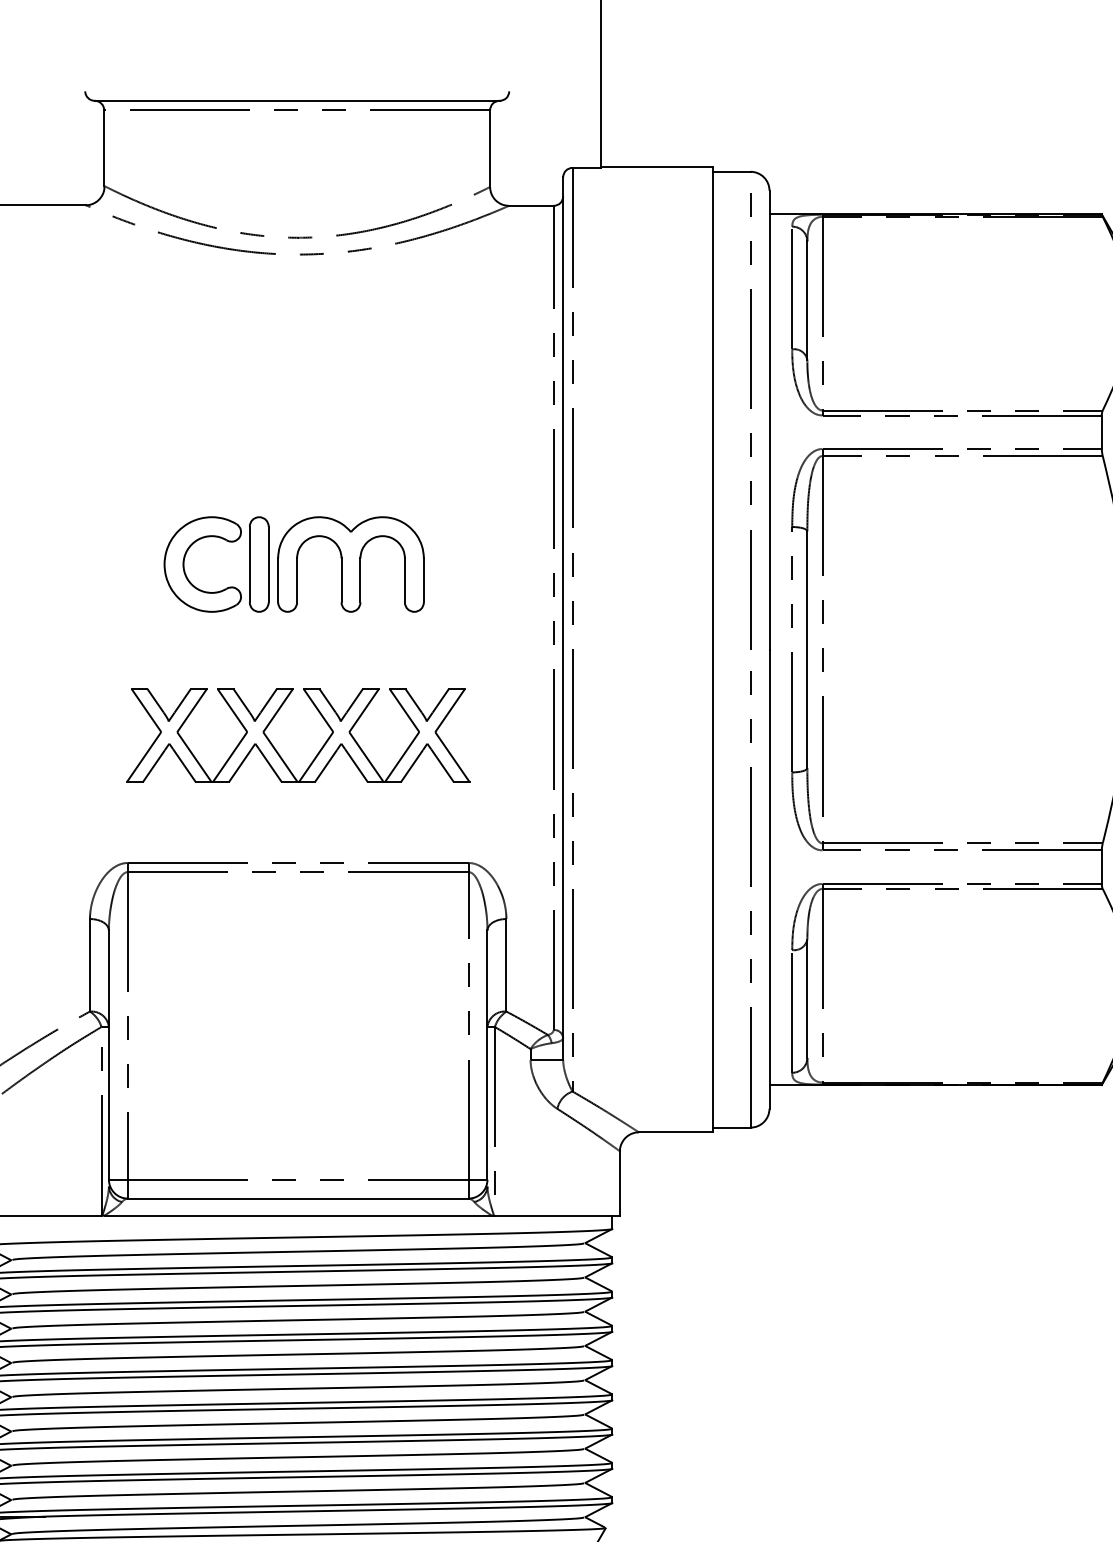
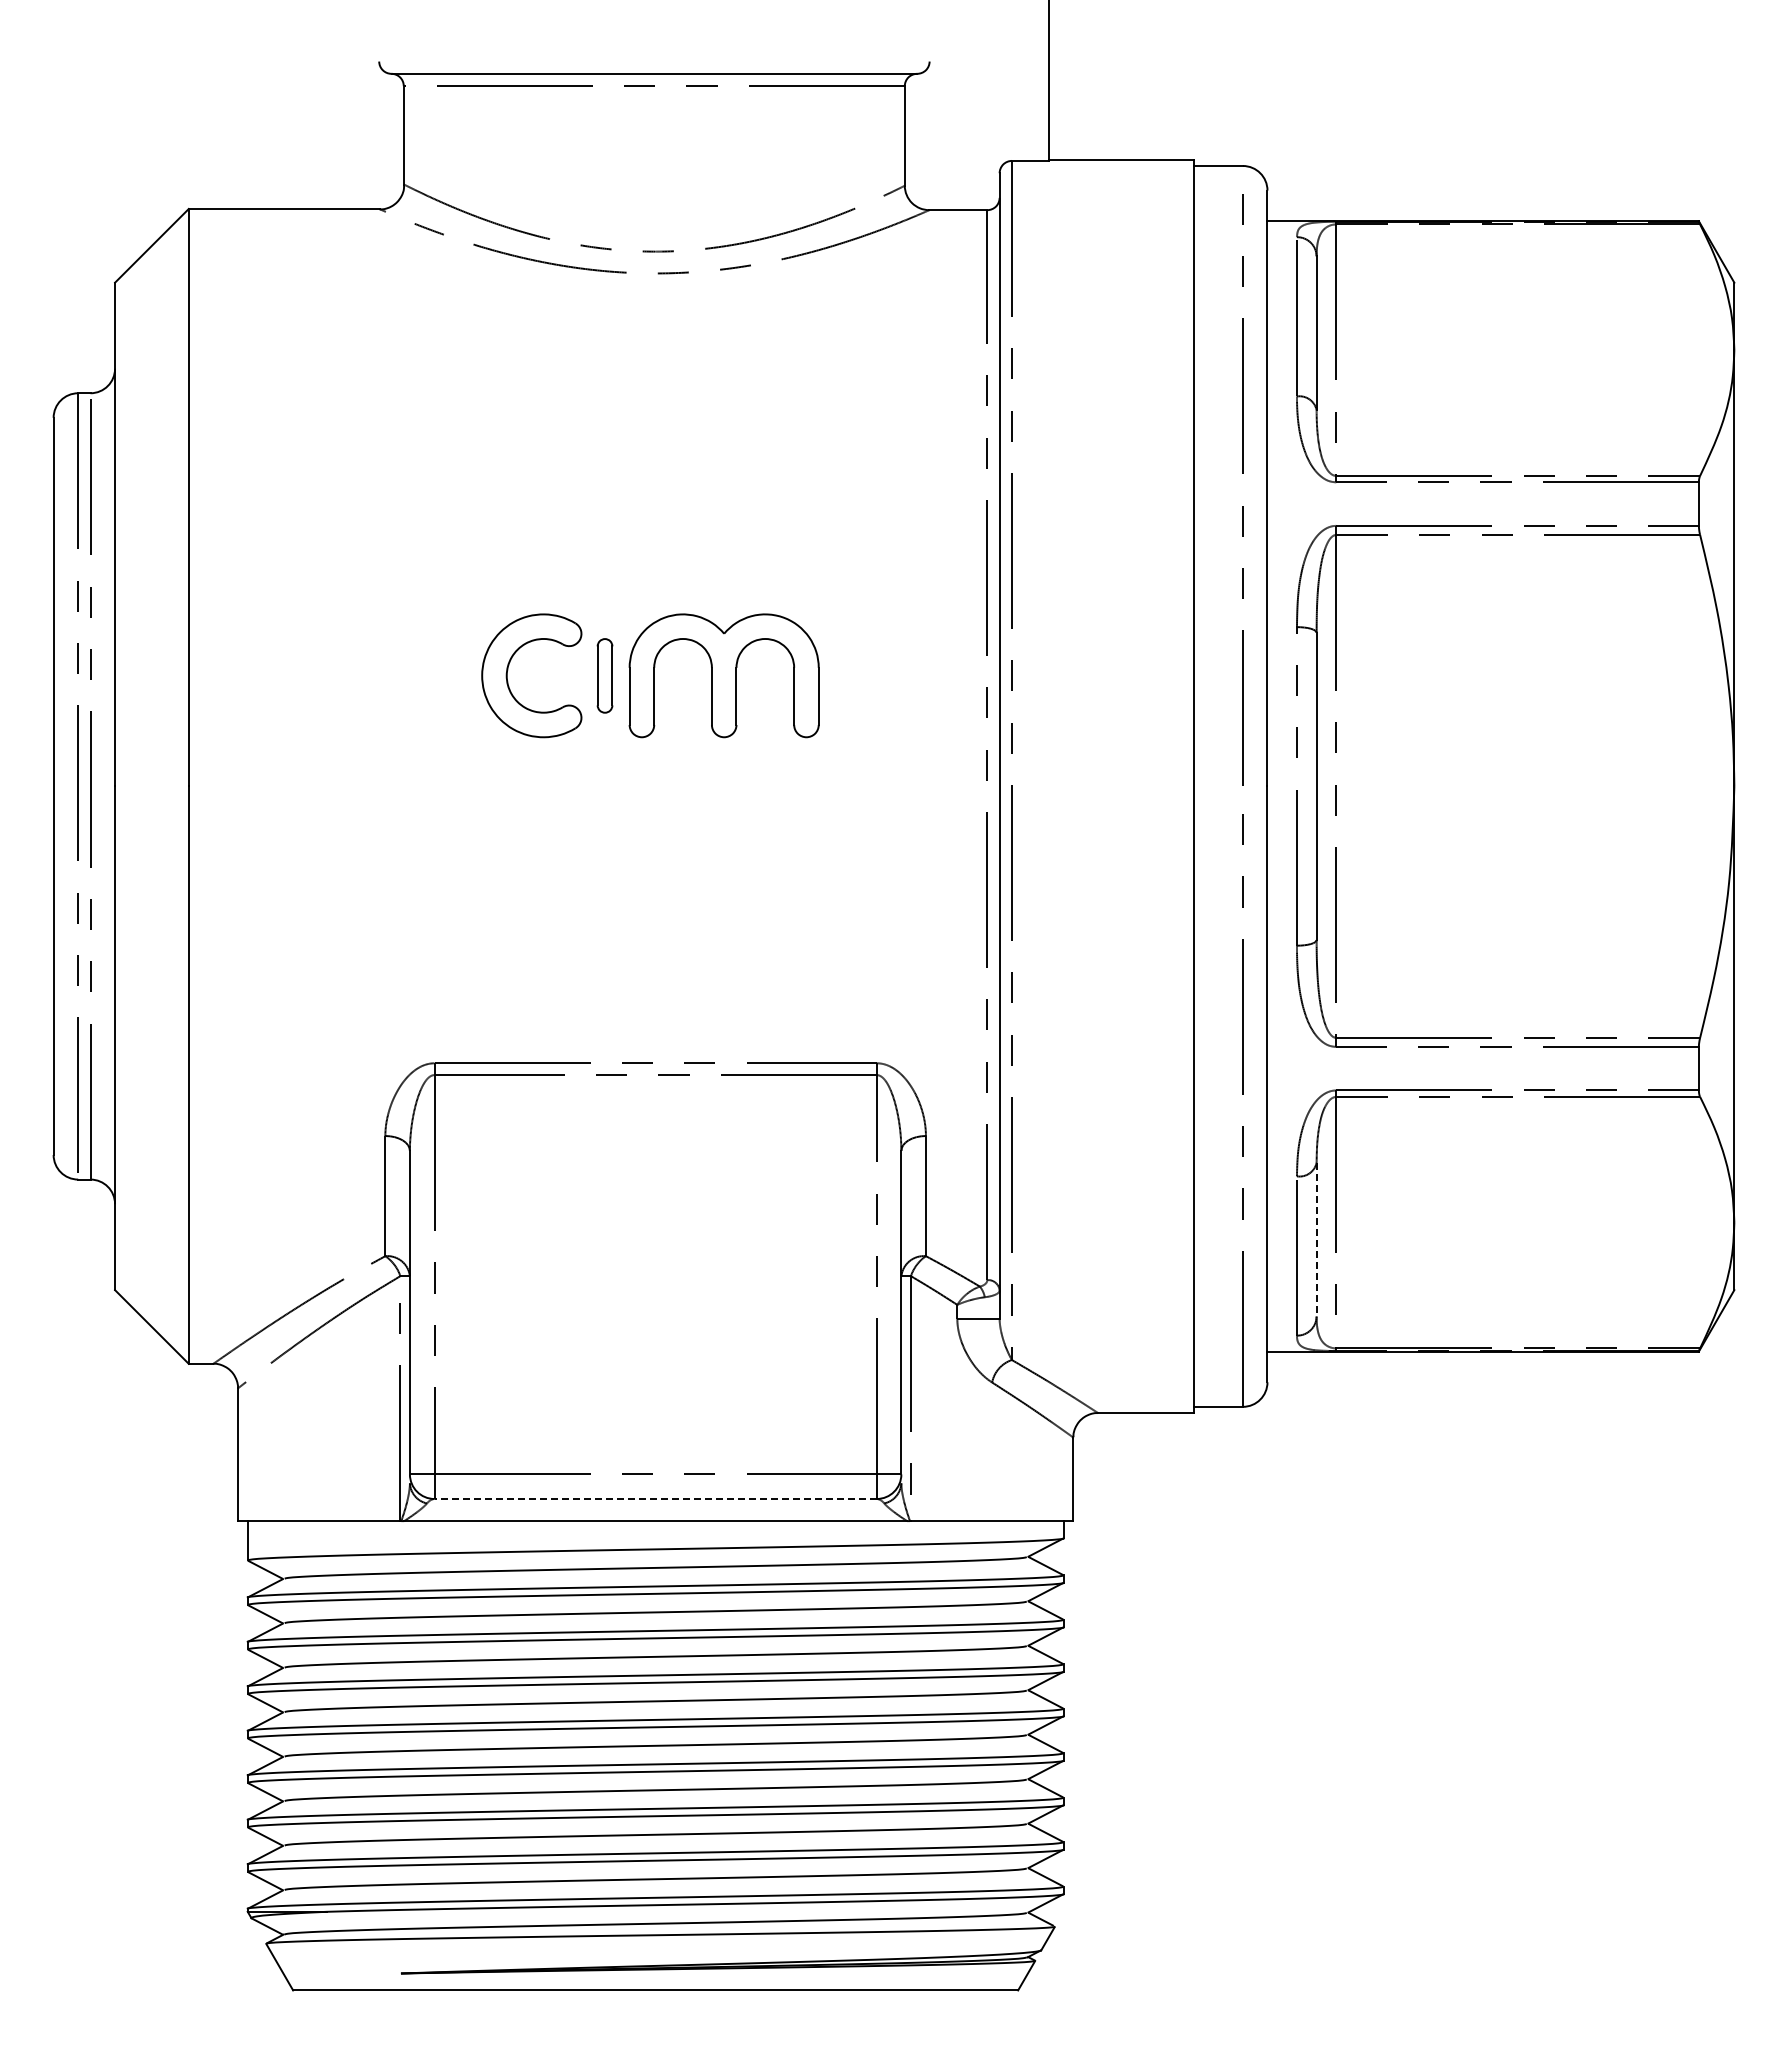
part: (258, 564) -> (604, 675), size x0.6
part: (276, 749) -> (627, 916), removed
line: (807, 998) -> (1316, 1239), solid -> dashed
line: (298, 1199) -> (655, 1499), solid -> dashed

